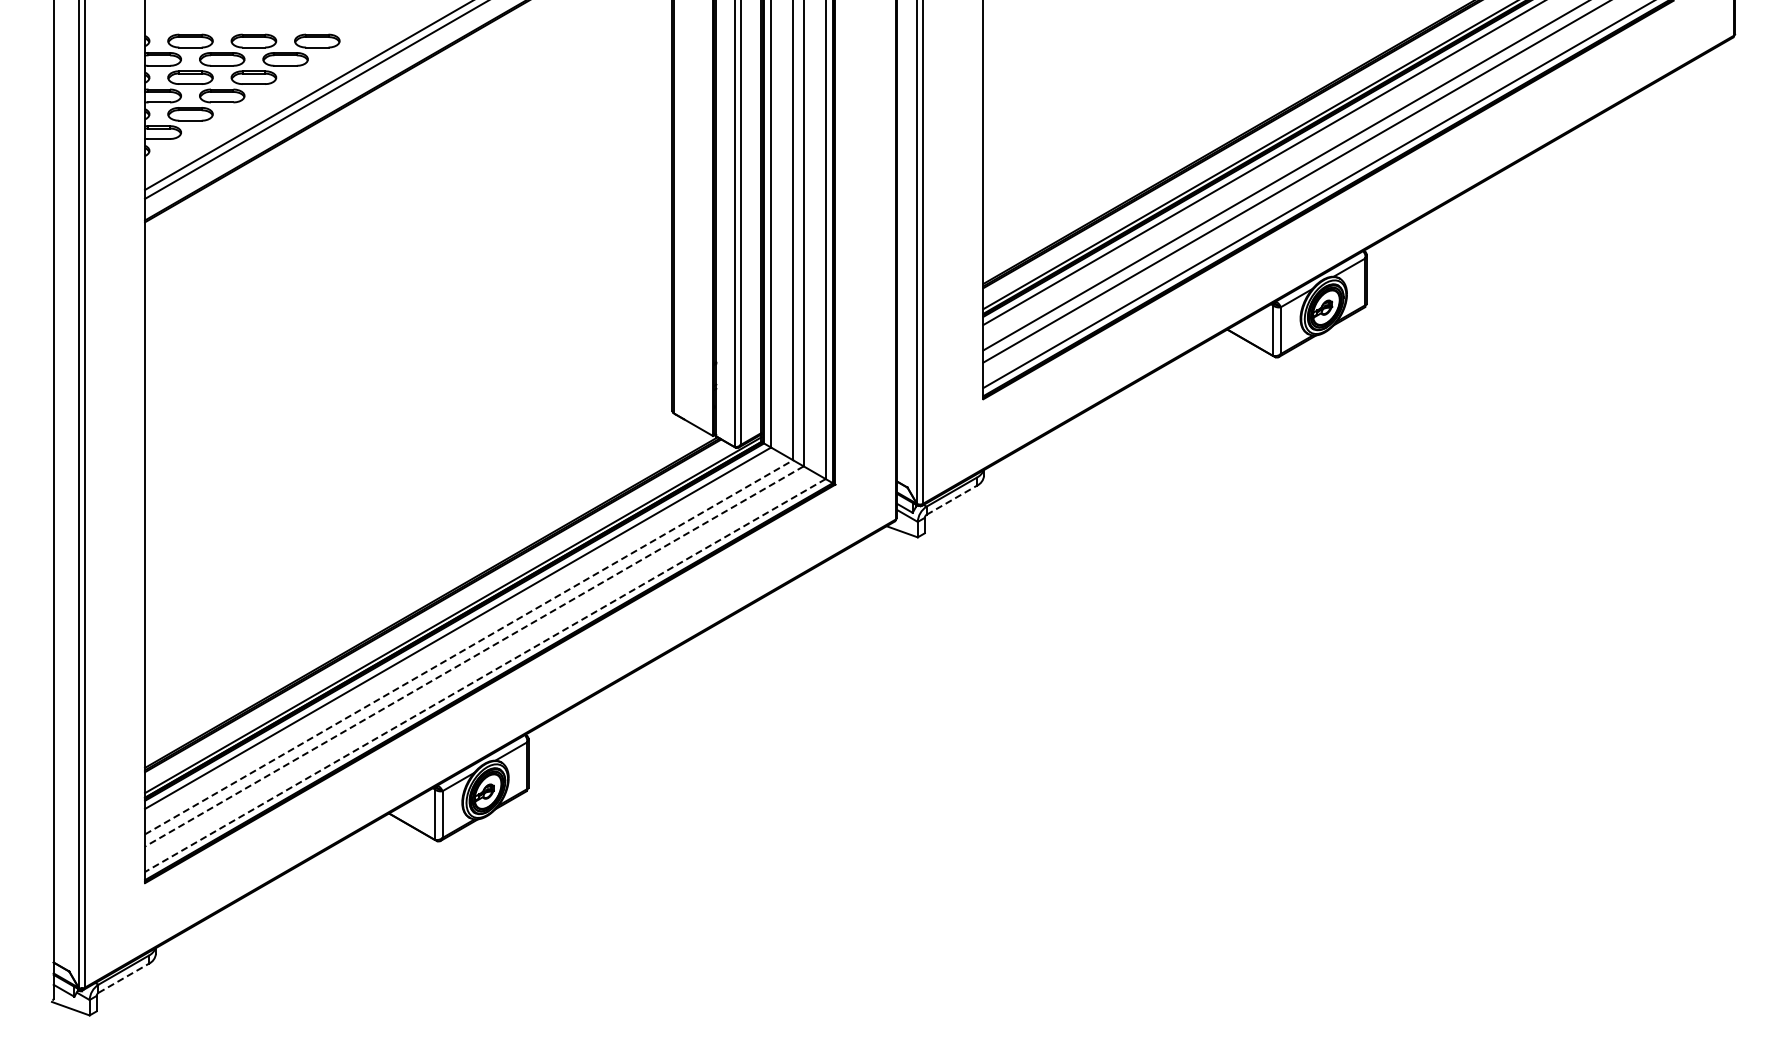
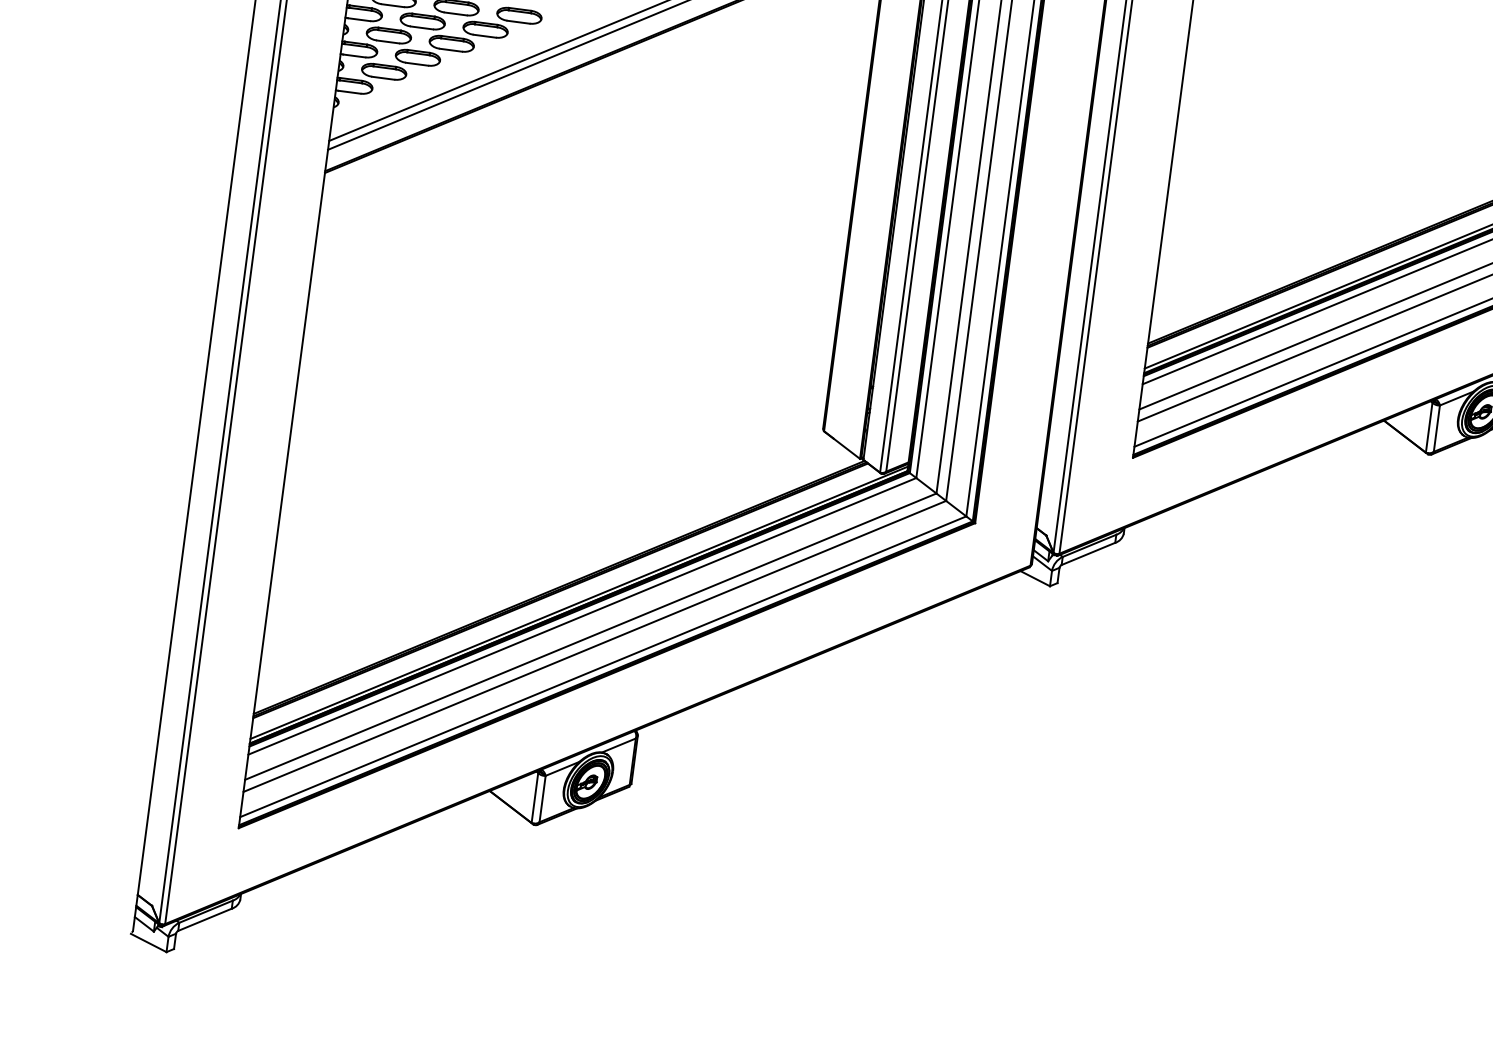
line: (951, 500) -> (1088, 554), dashed -> solid
line: (469, 647) -> (591, 636), dashed -> solid
line: (473, 656) -> (593, 646), dashed -> solid
line: (485, 675) -> (603, 666), dashed -> solid
line: (123, 978) -> (204, 919), dashed -> solid

